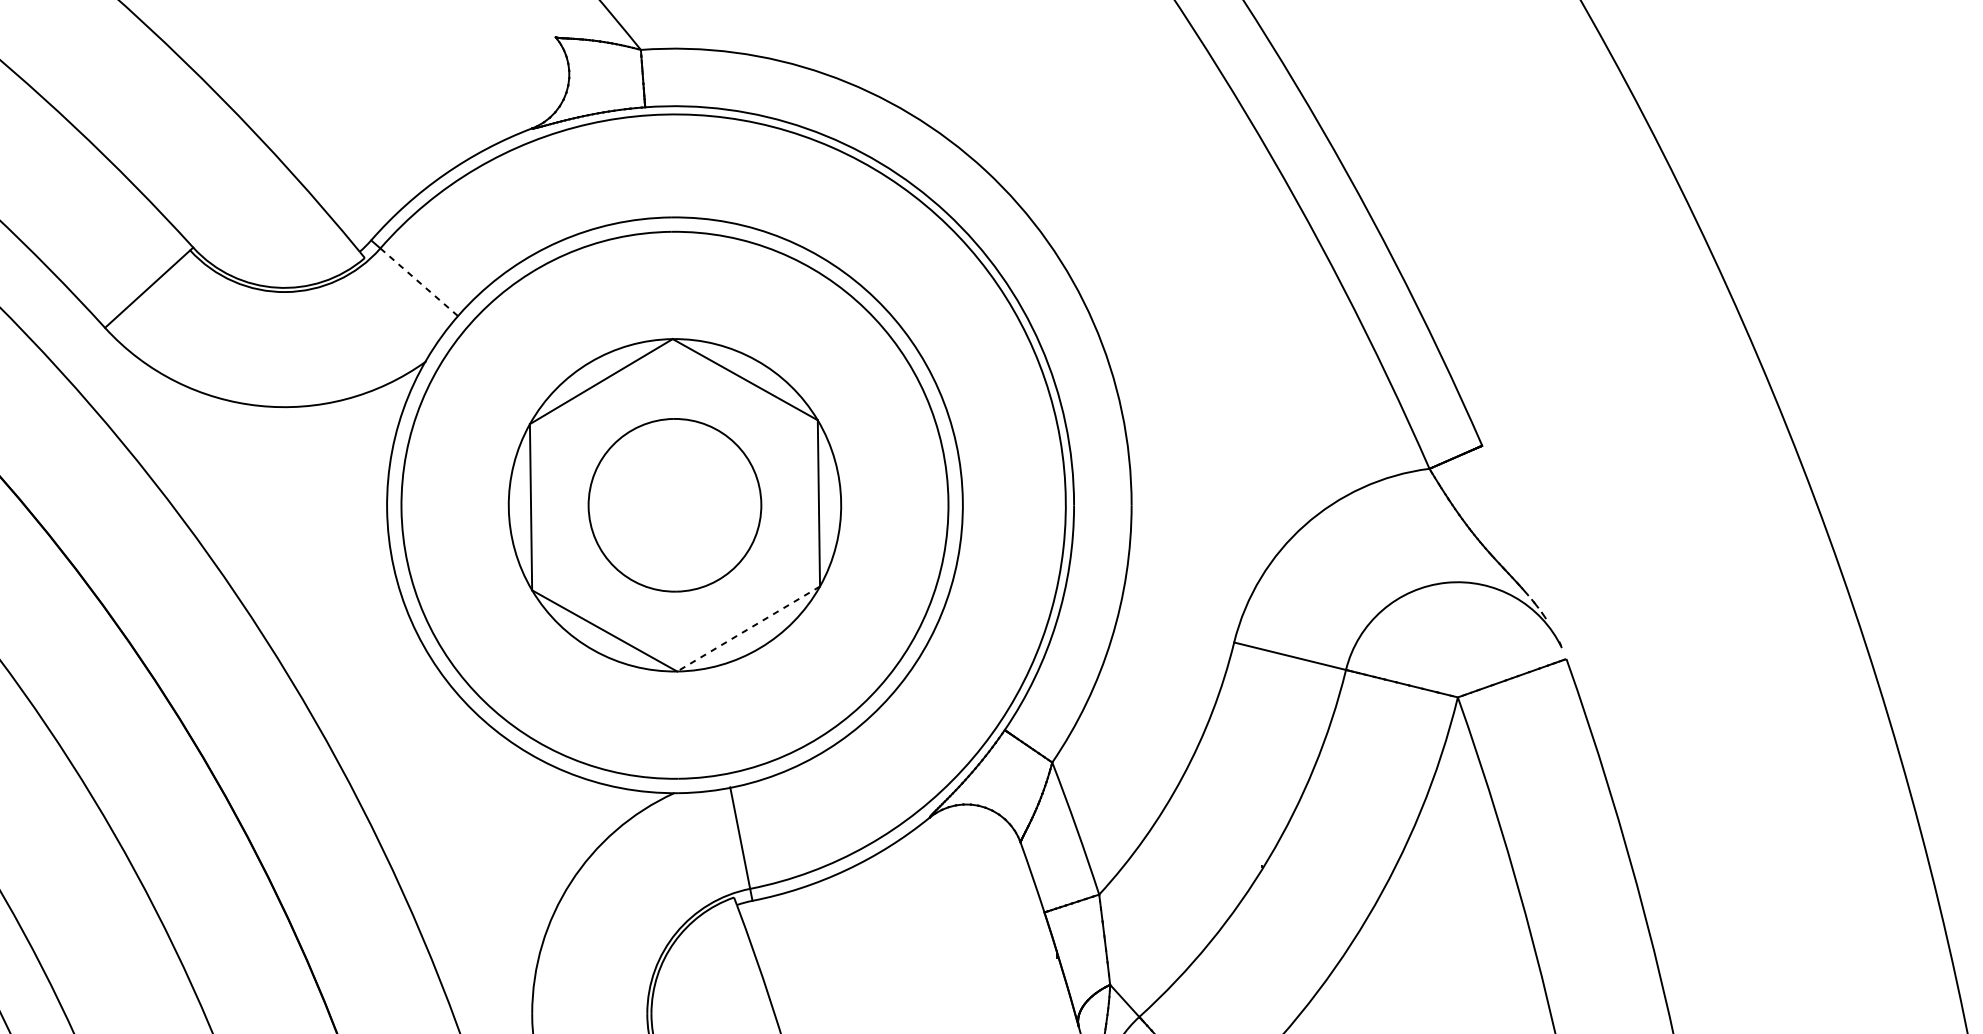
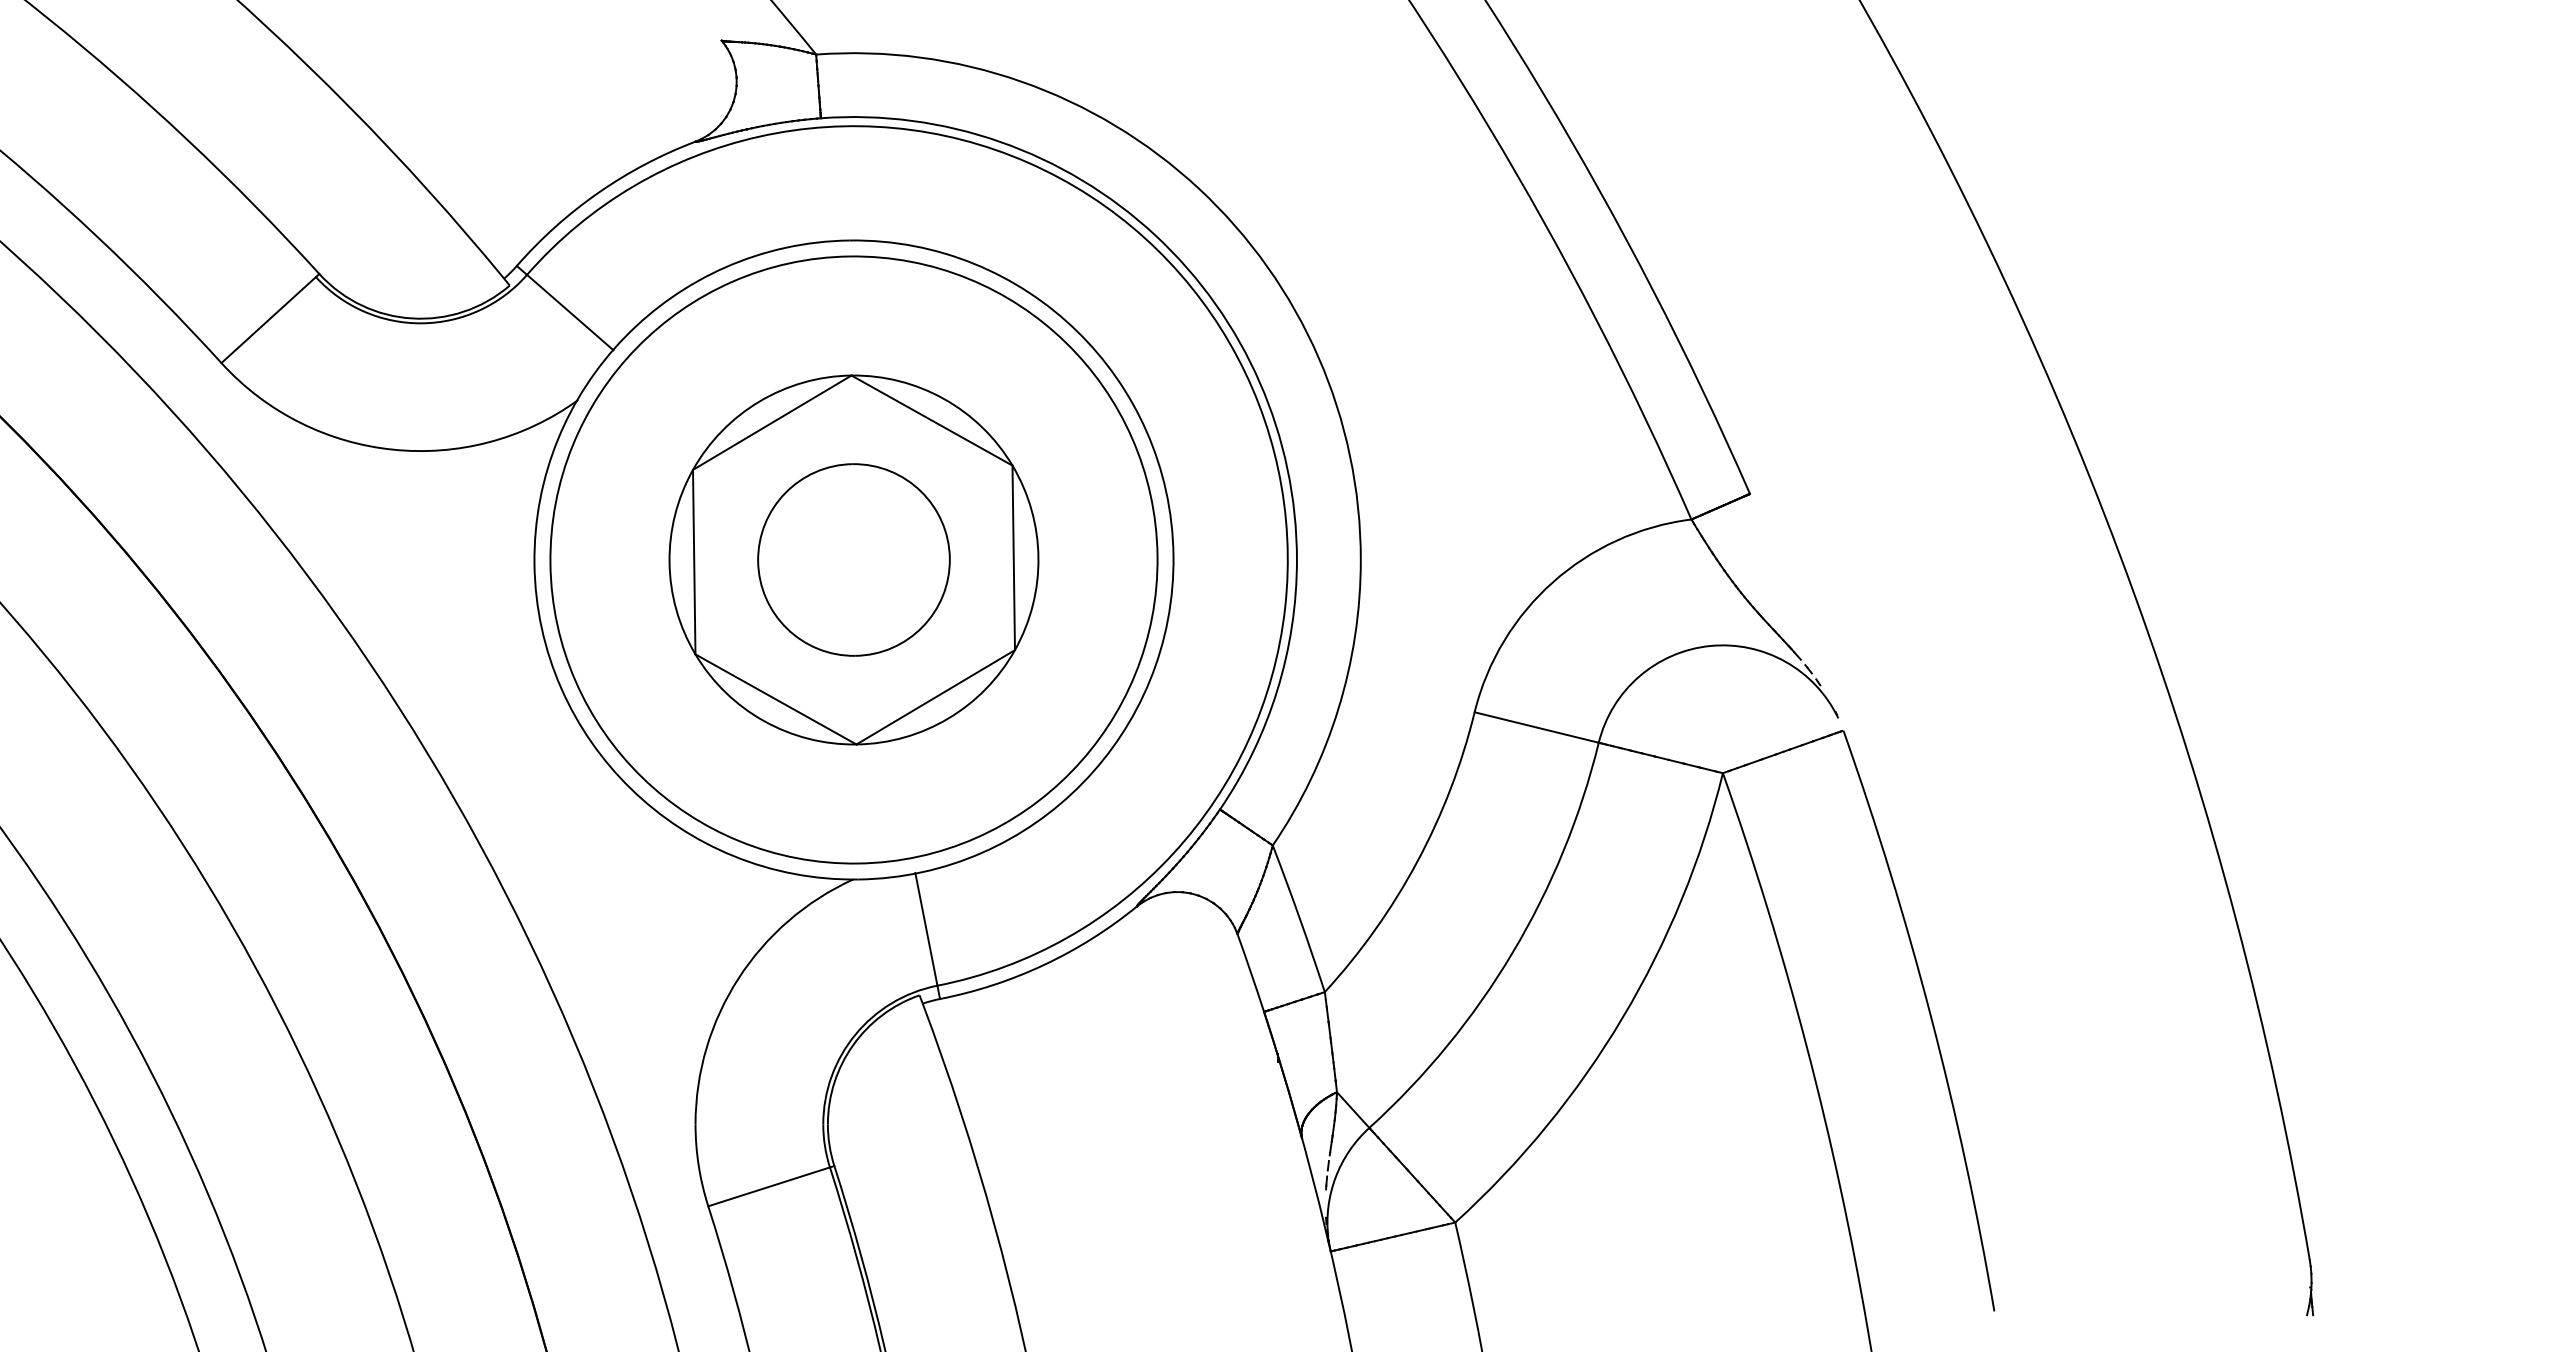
line: (419, 282) -> (570, 312), dashed -> solid
line: (748, 629) -> (935, 697), dashed -> solid

